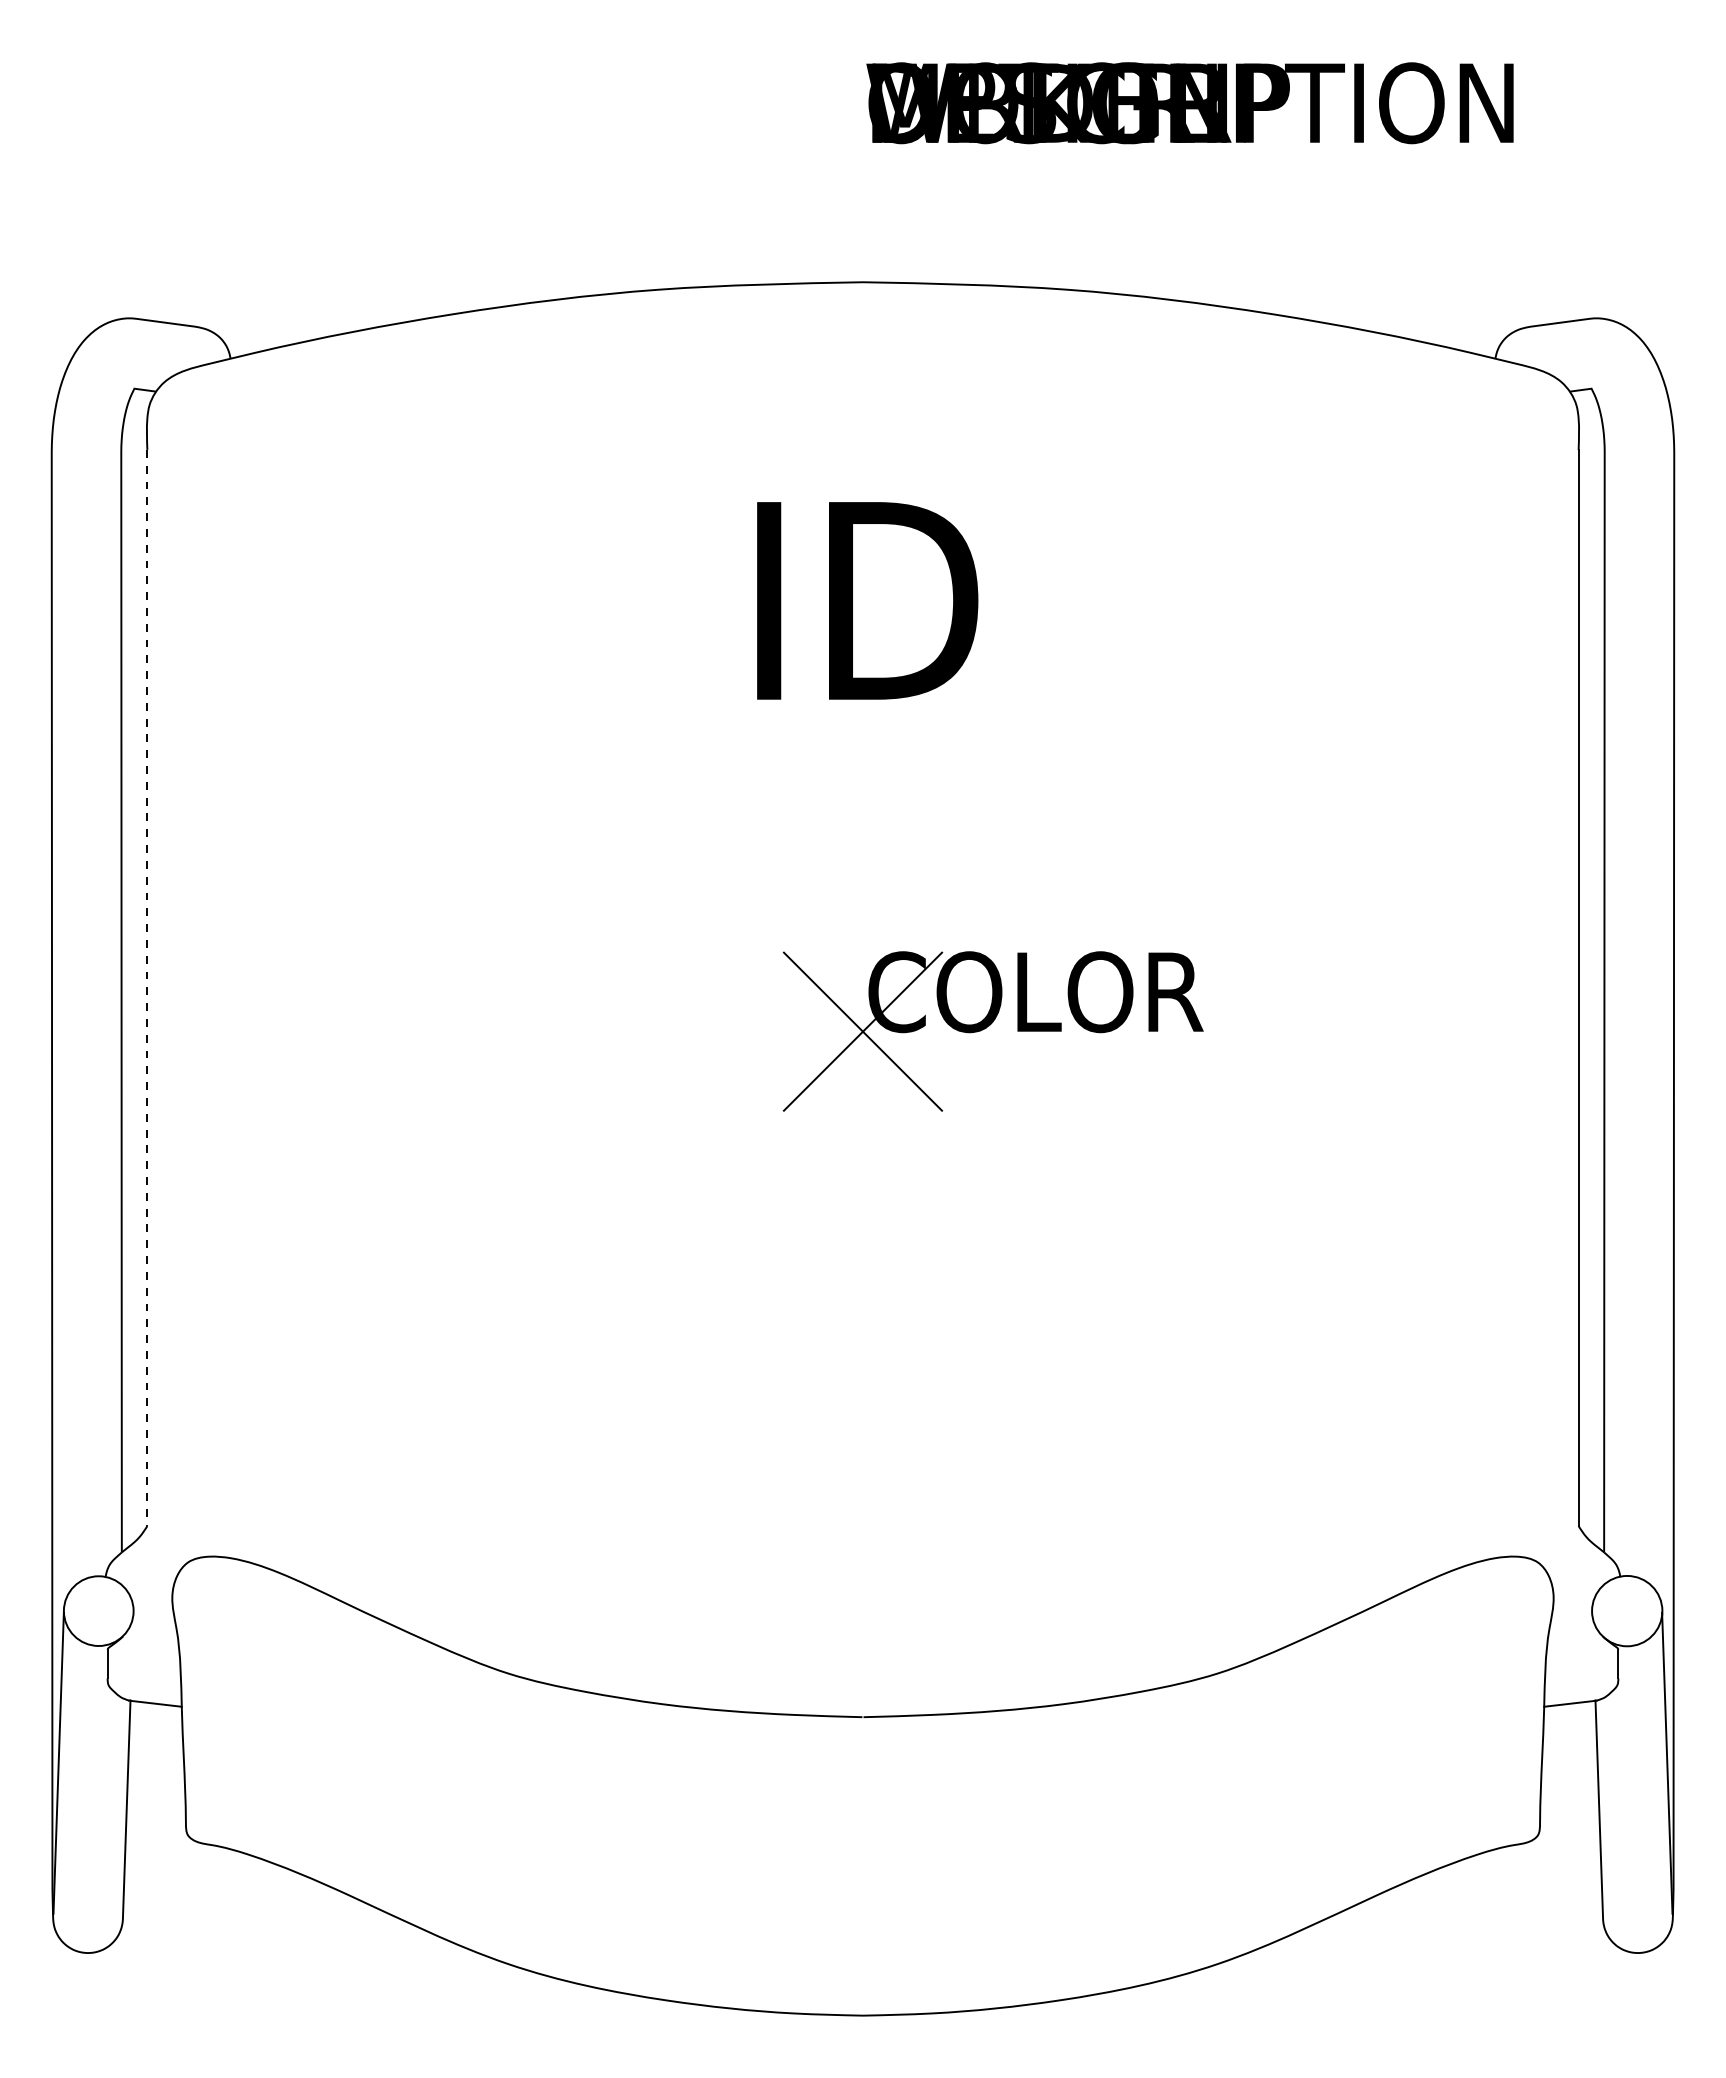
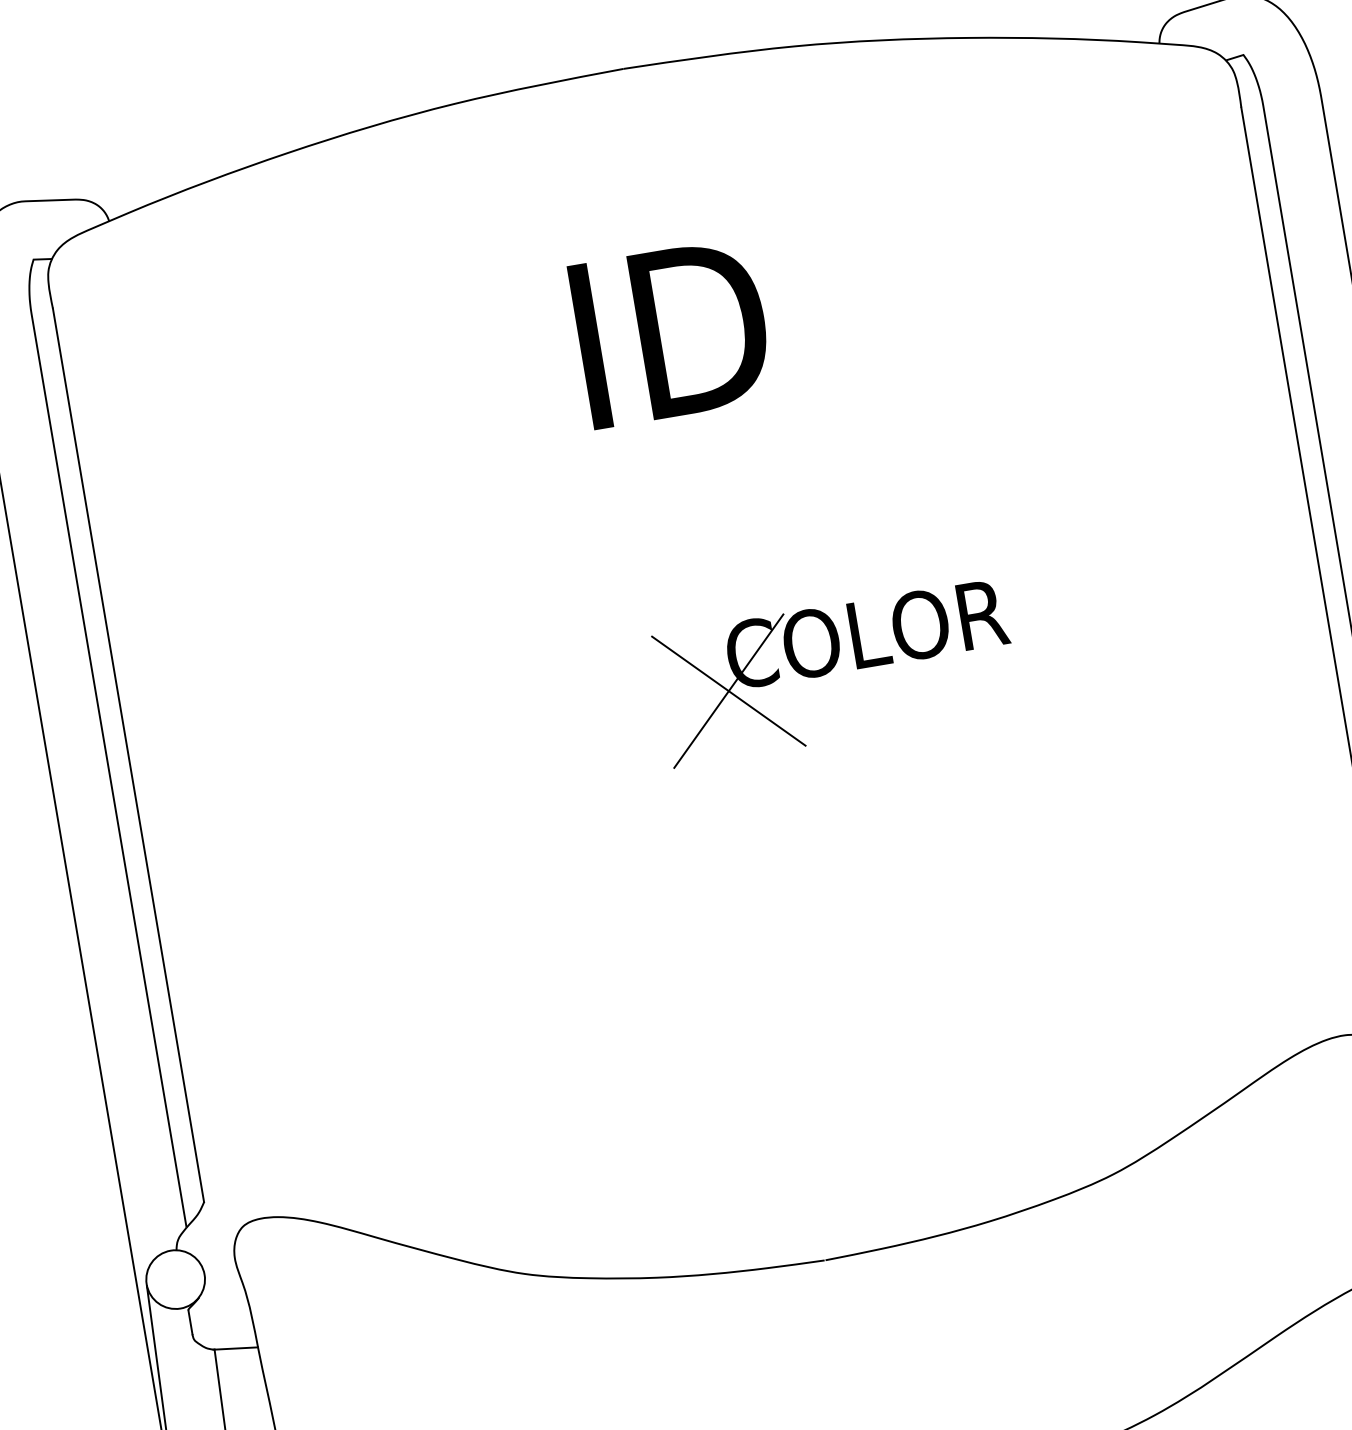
line: (147, 988) -> (128, 755), dashed -> solid

